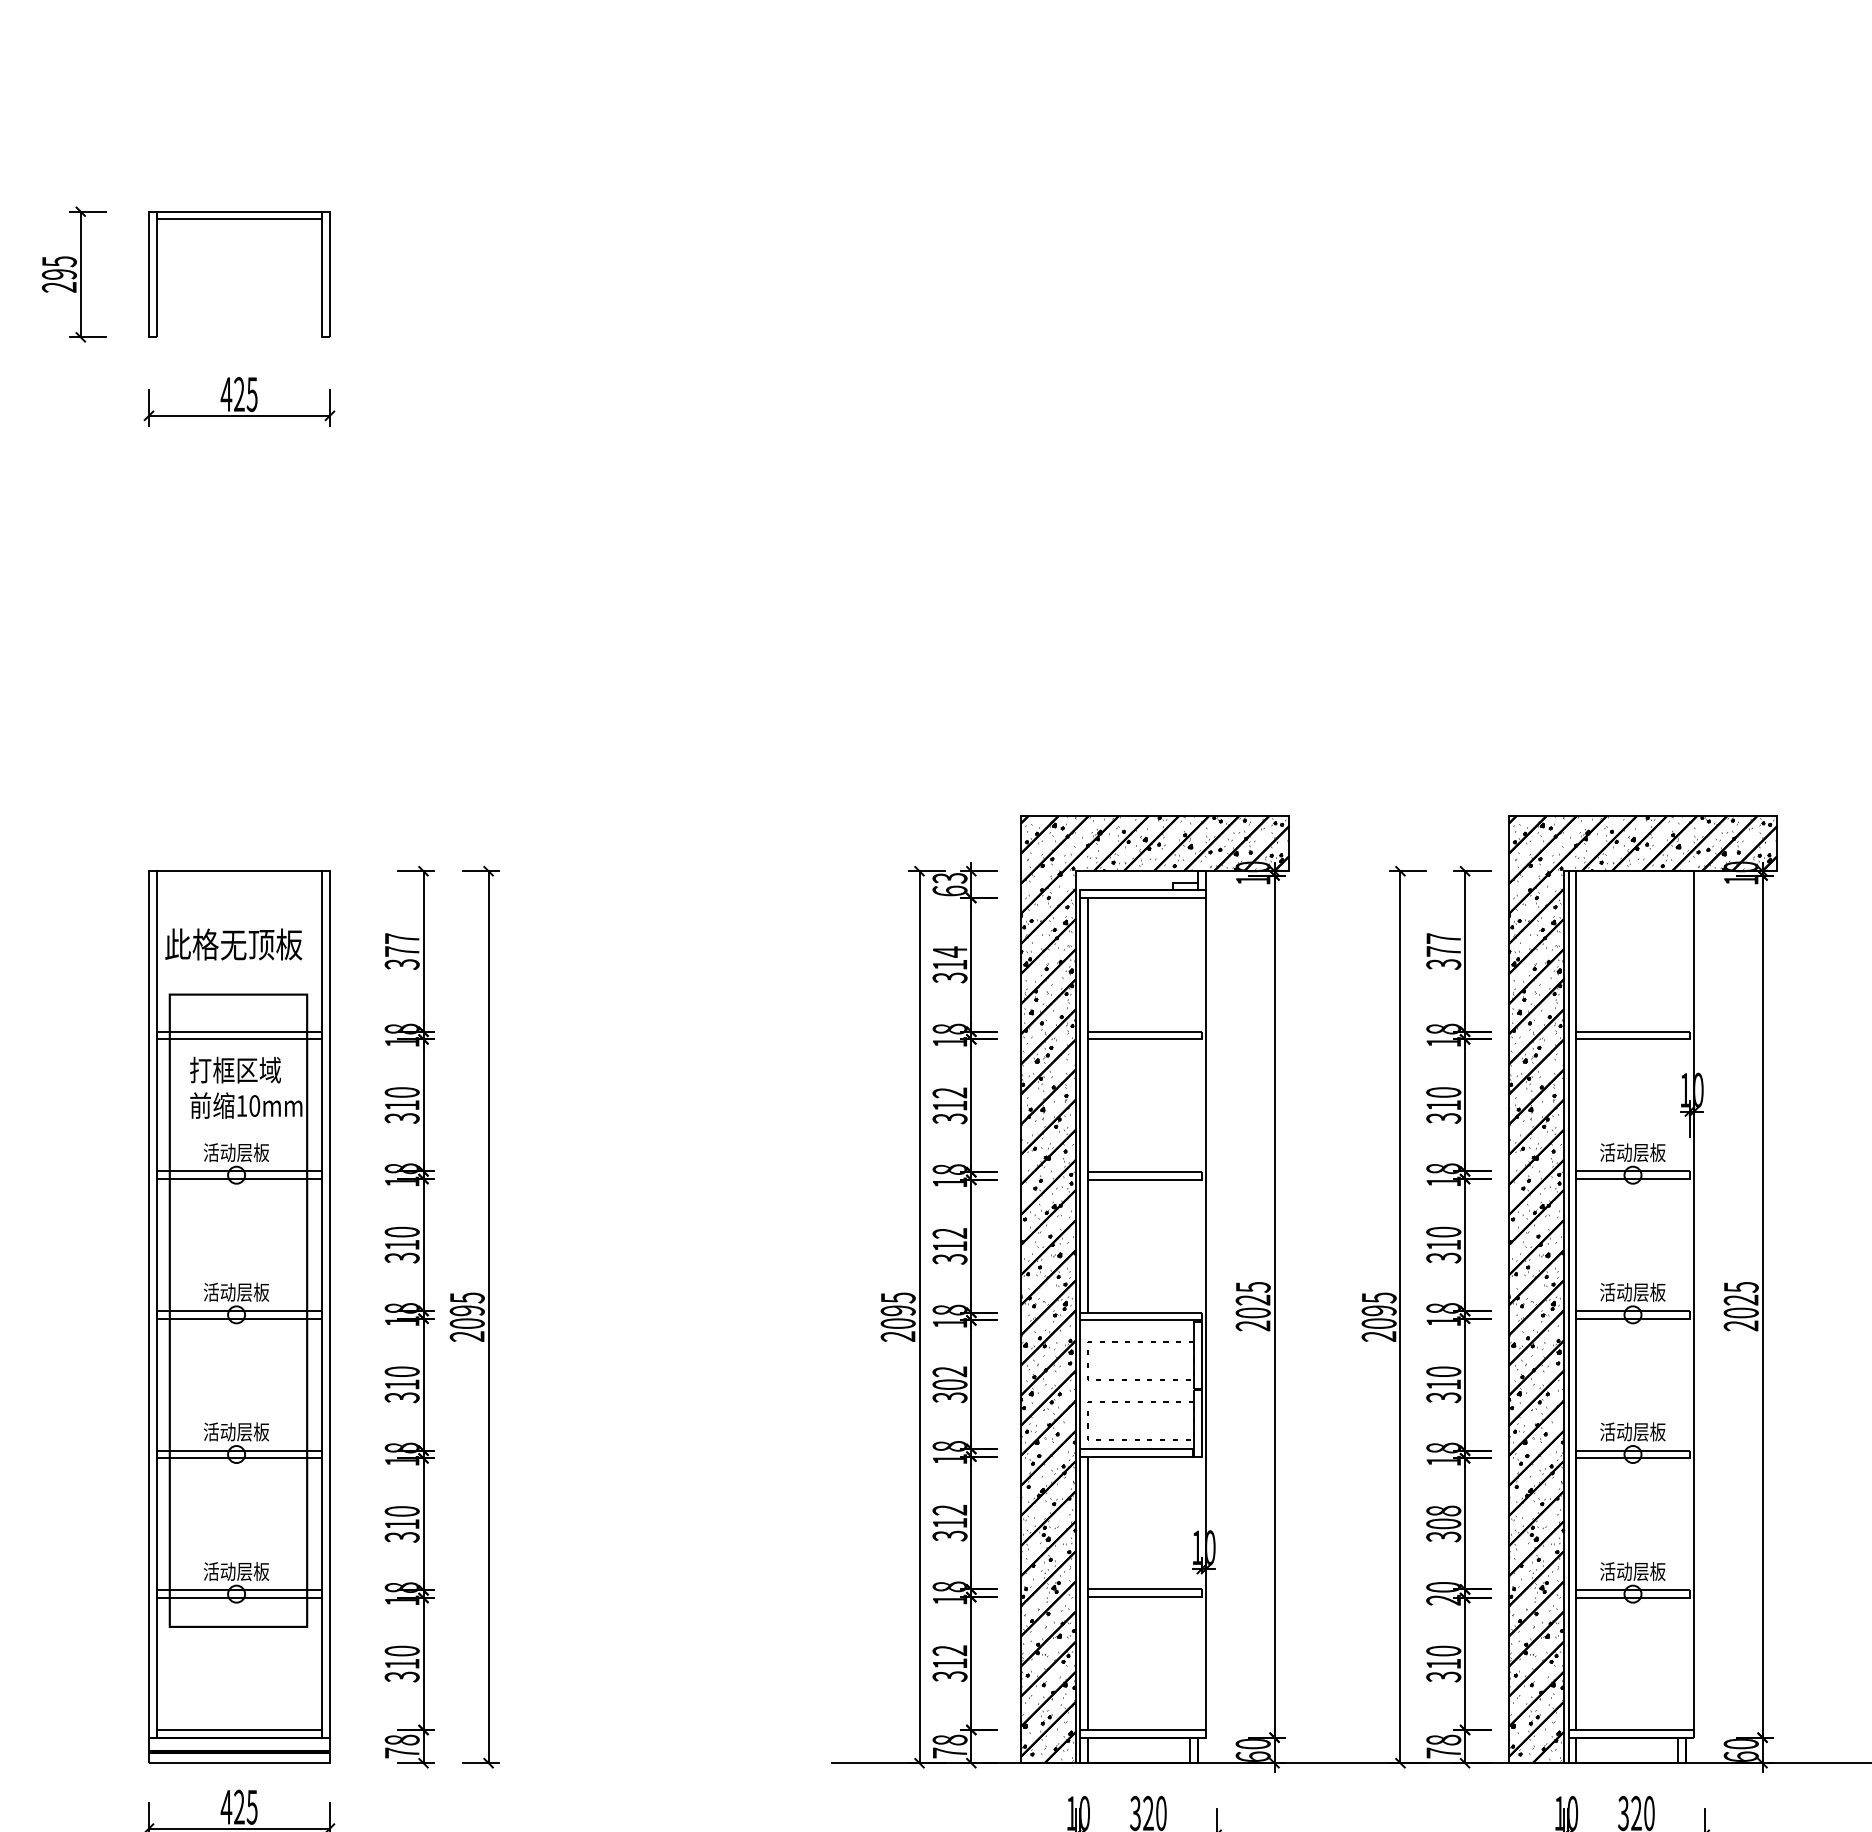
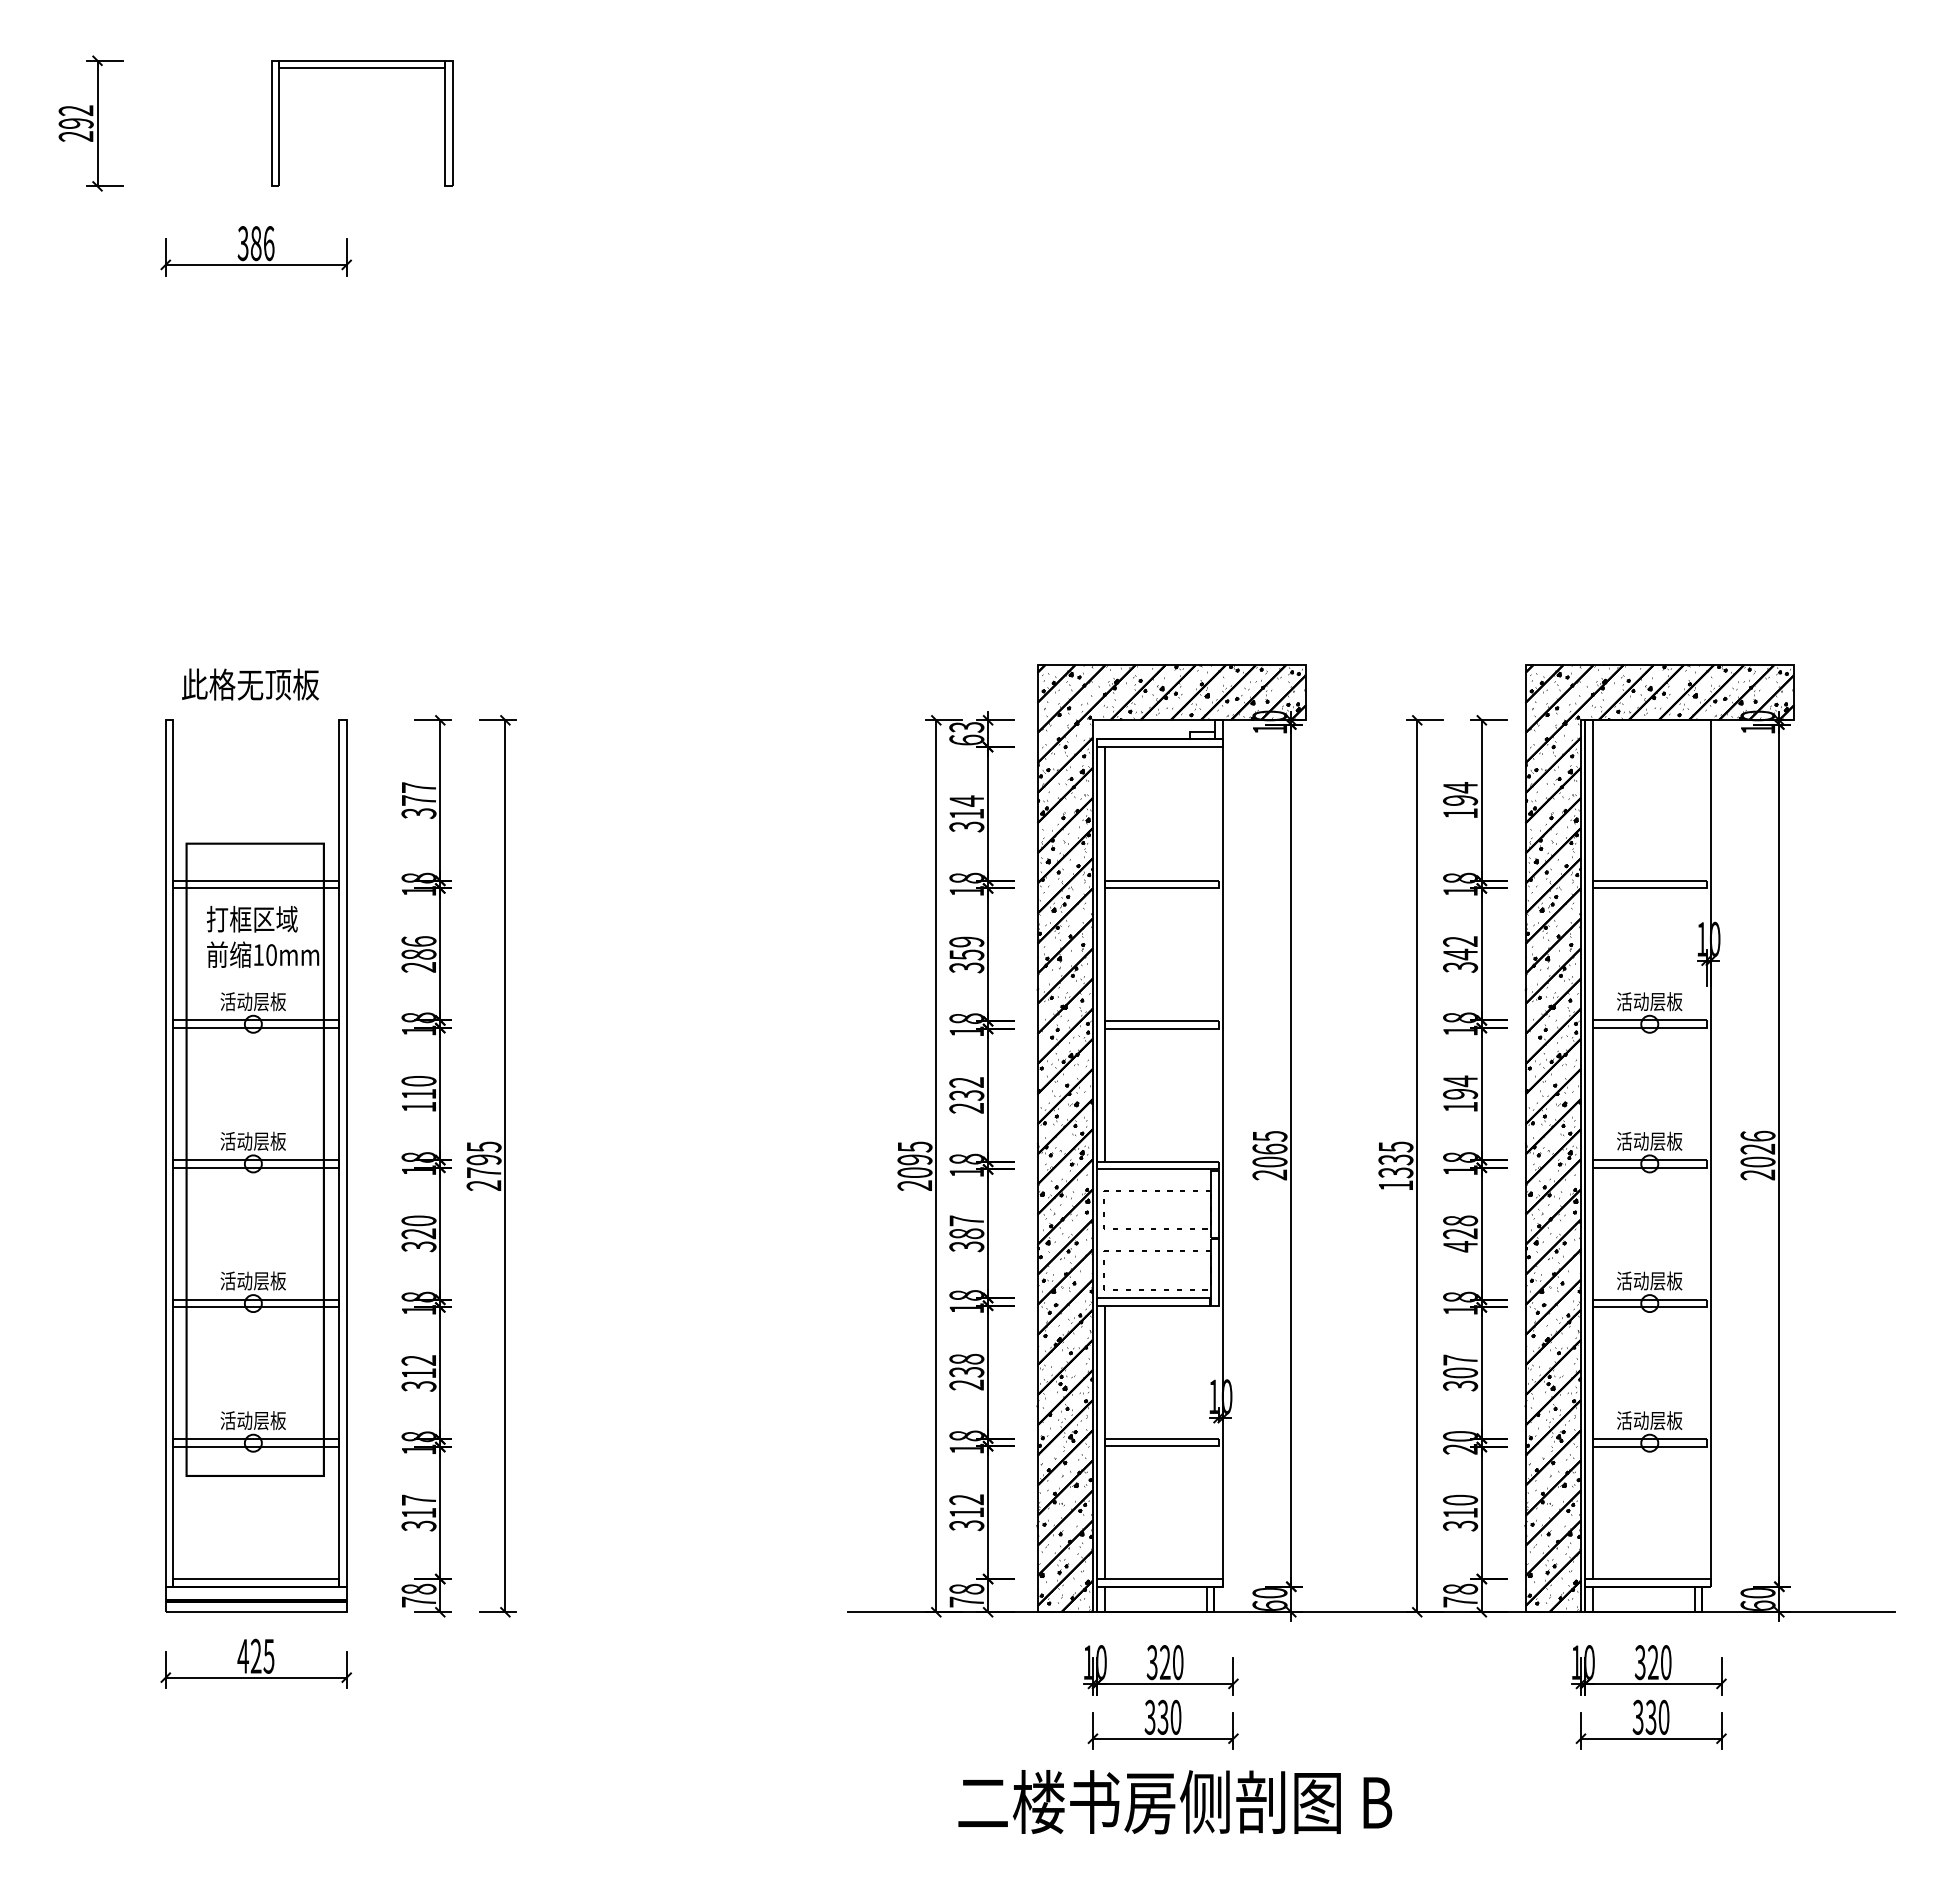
part: (239, 219) -> (362, 68), moved
text: (58, 261) -> (75, 110), 295 -> 292
text: (238, 394) -> (255, 243), 425 -> 386
line: (239, 871) -> (256, 720), removed
text: (233, 944) -> (250, 684), moved
text: (1443, 951) -> (1460, 800), 377 -> 194
text: (949, 1099) -> (966, 948), 312 -> 359
text: (1443, 1099) -> (1460, 948), 310 -> 342
text: (401, 1105) -> (418, 954), 310 -> 286
text: (1443, 1244) -> (1460, 1093), 310 -> 194
text: (949, 1252) -> (966, 1101), 312 -> 232
text: (401, 1257) -> (418, 1106), 310 -> 110
text: (1740, 1286) -> (1757, 1135), 2025 -> 2026
text: (1252, 1299) -> (1269, 1148), 2025 -> 2065
text: (466, 1323) -> (483, 1172), 2095 -> 2795
text: (1378, 1323) -> (1395, 1172), 2095 -> 1335
text: (949, 1378) -> (966, 1227), 302 -> 387
text: (401, 1384) -> (418, 1233), 310 -> 320
text: (1443, 1384) -> (1460, 1233), 310 -> 428
text: (1443, 1510) -> (1460, 1359), 308 -> 307
text: (401, 1511) -> (418, 1360), 310 -> 312
text: (949, 1522) -> (966, 1371), 312 -> 238
text: (401, 1650) -> (418, 1499), 310 -> 317

